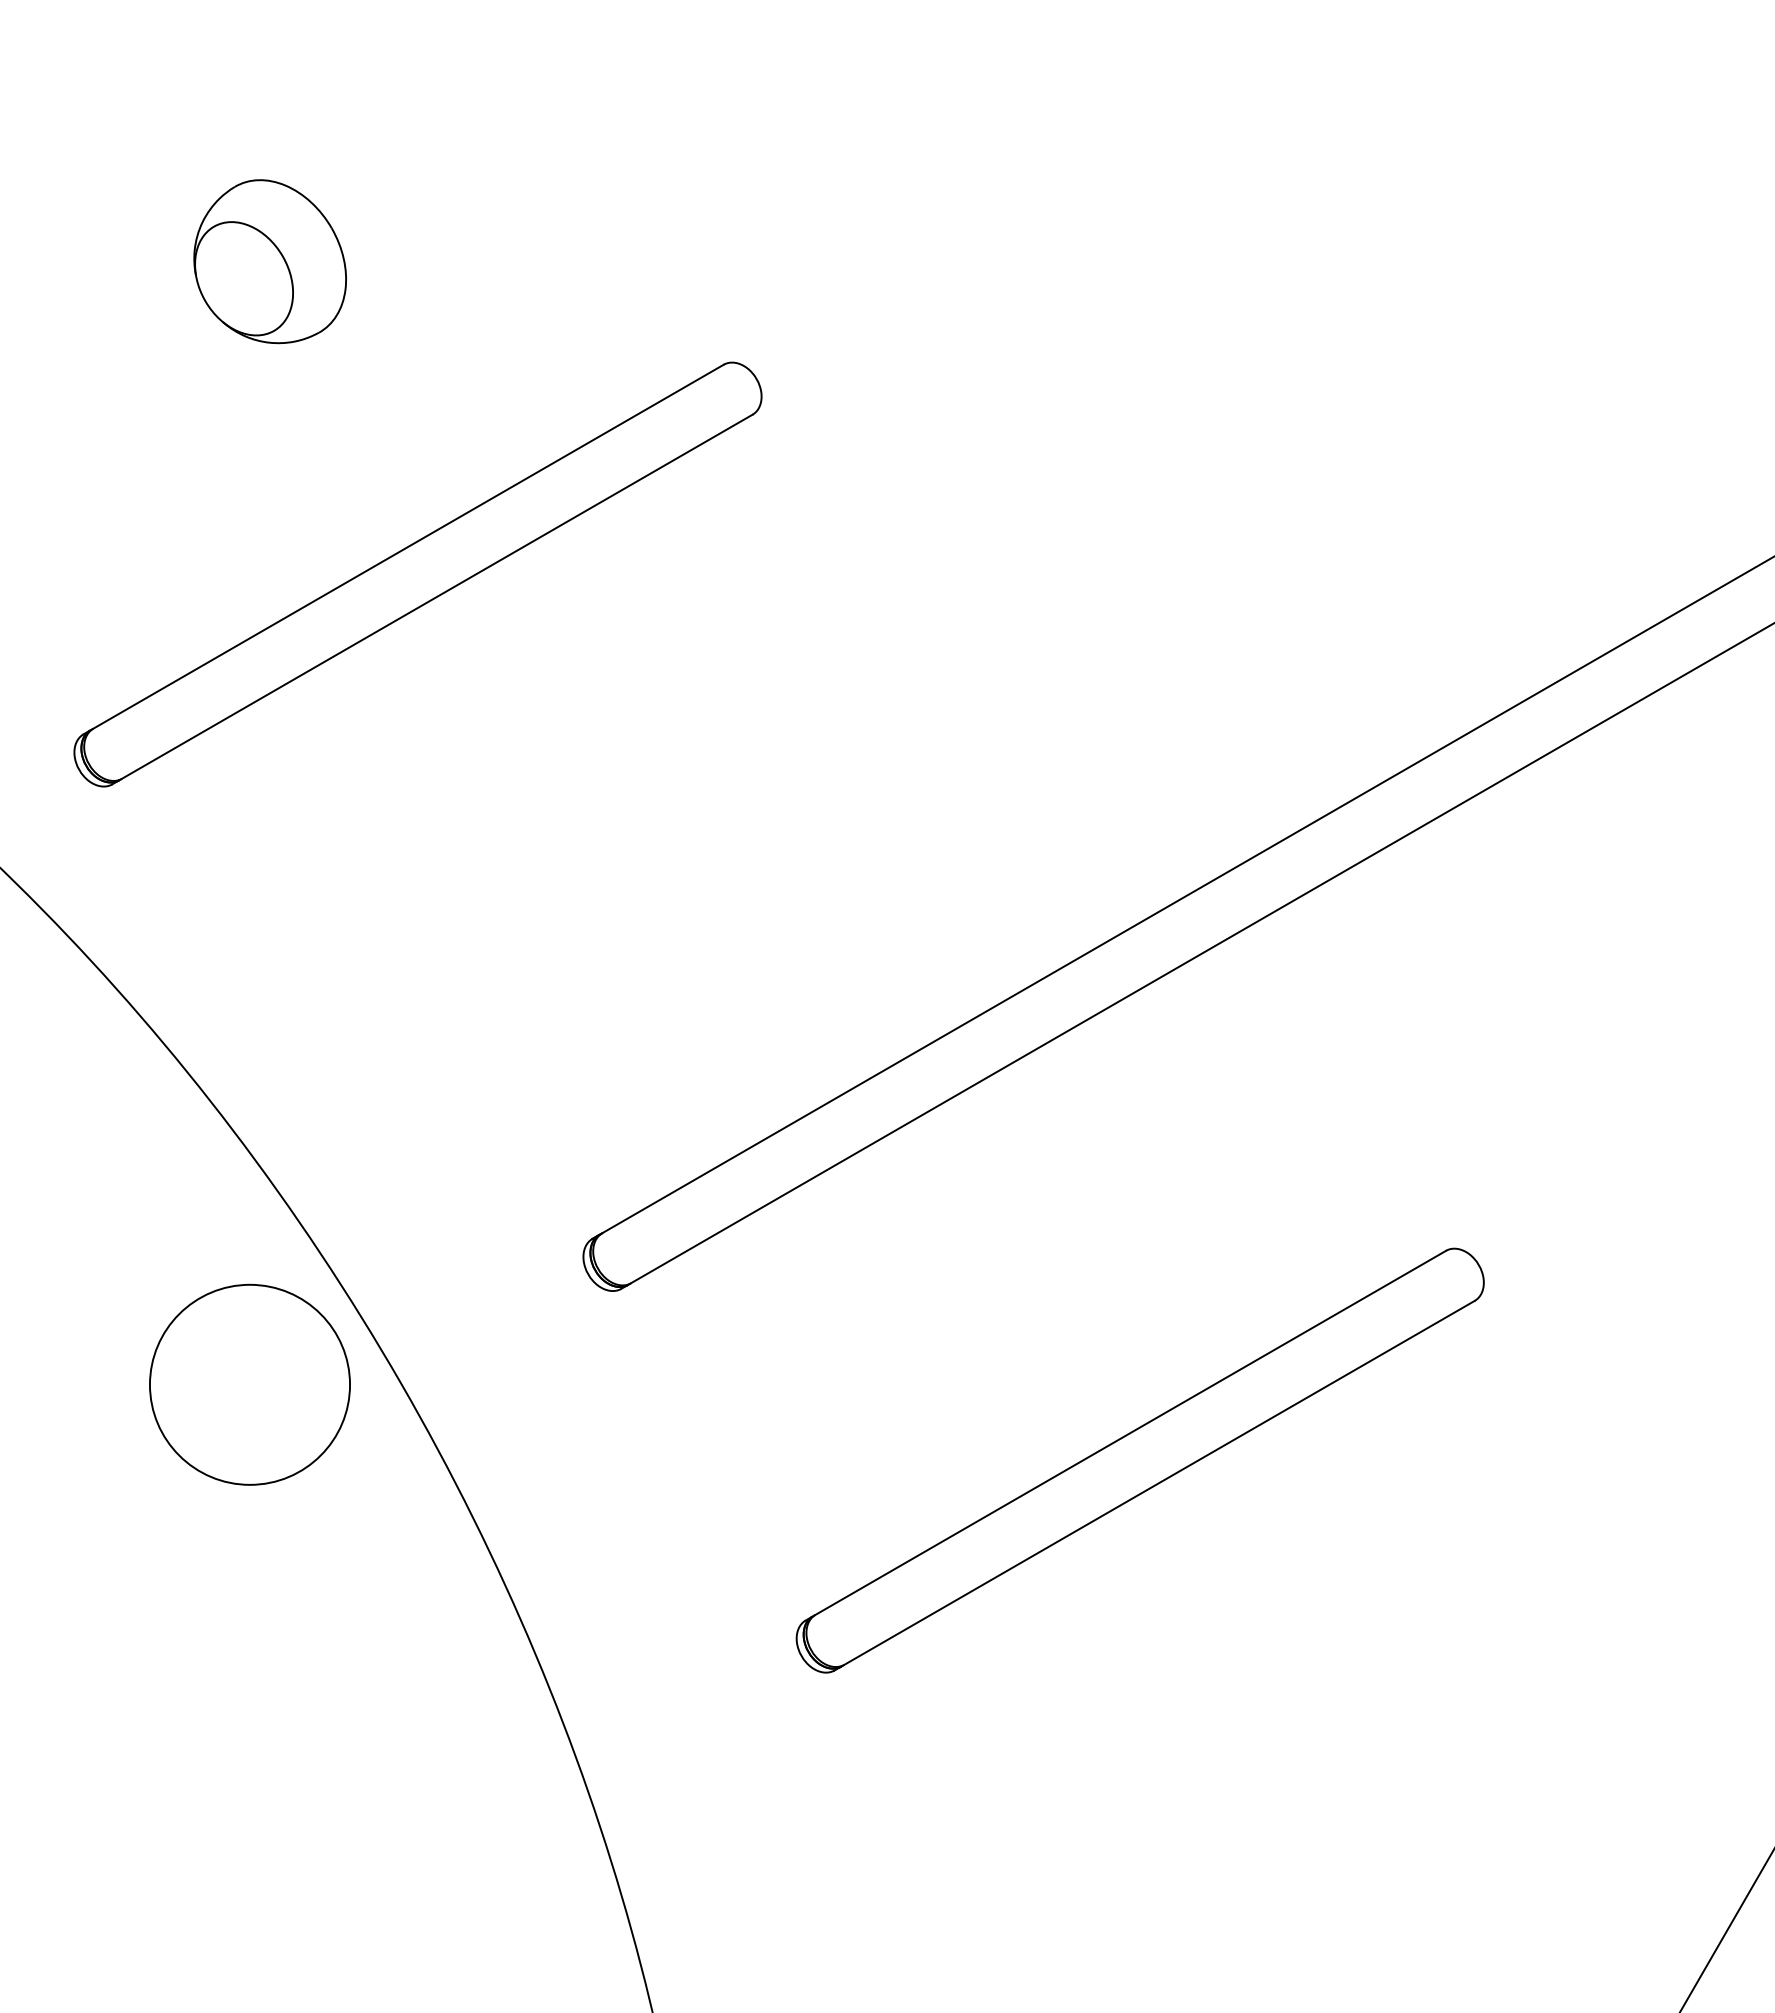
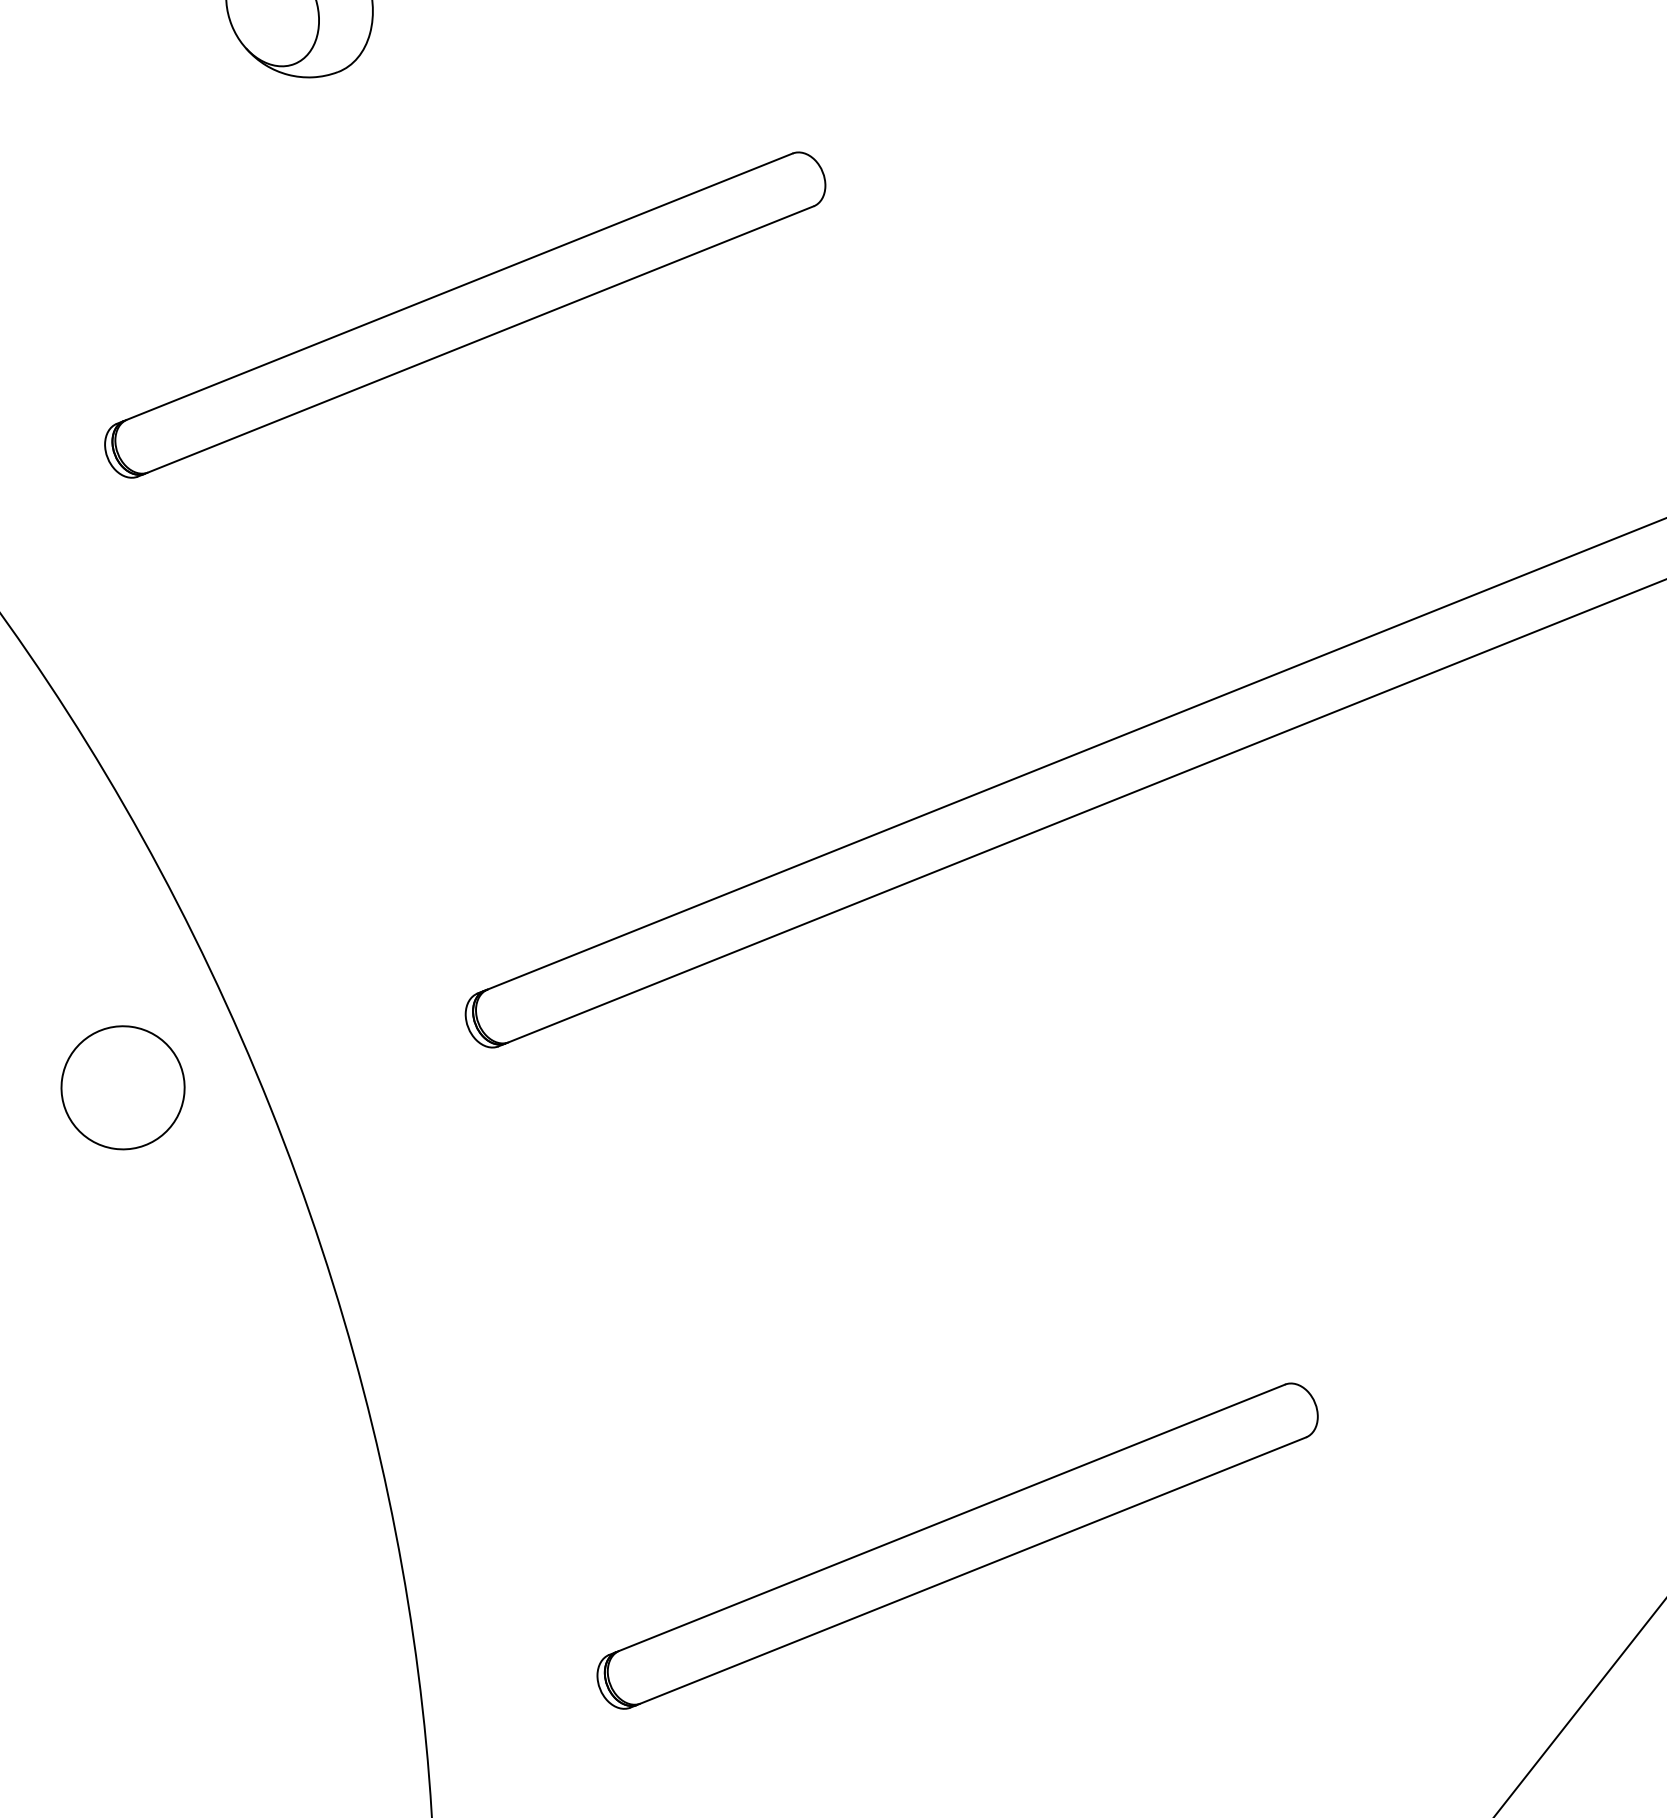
part: (417, 574) -> (464, 314), moved
circle: (249, 1384) -> (122, 1087), size x0.62
part: (1139, 1460) -> (956, 1545), moved

